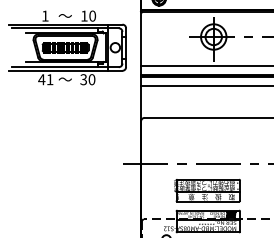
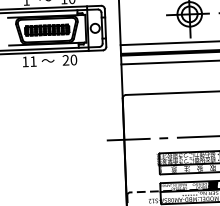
text: (41, 79) -> (25, 61), 41 -> 11
text: (83, 79) -> (65, 60), 30 -> 20

